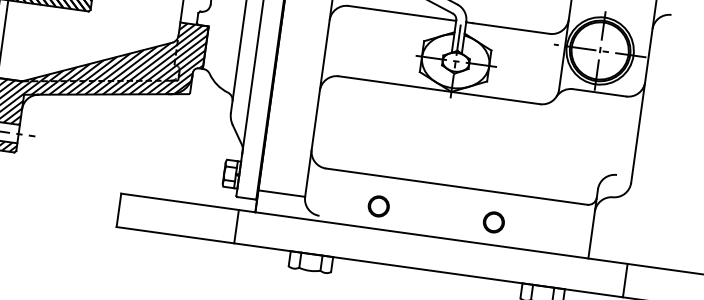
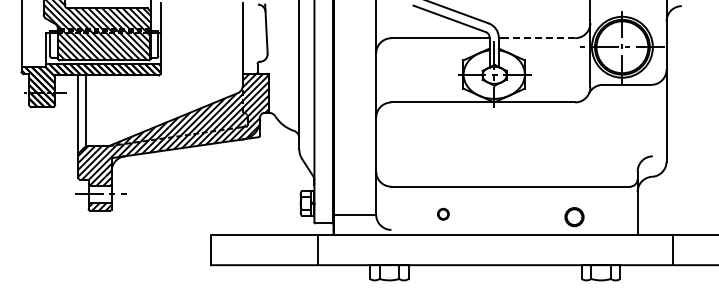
line: (510, 28) -> (539, 38), solid -> dashed
circle: (378, 206) -> (443, 214), size x0.6
circle: (493, 222) -> (574, 217), moved

